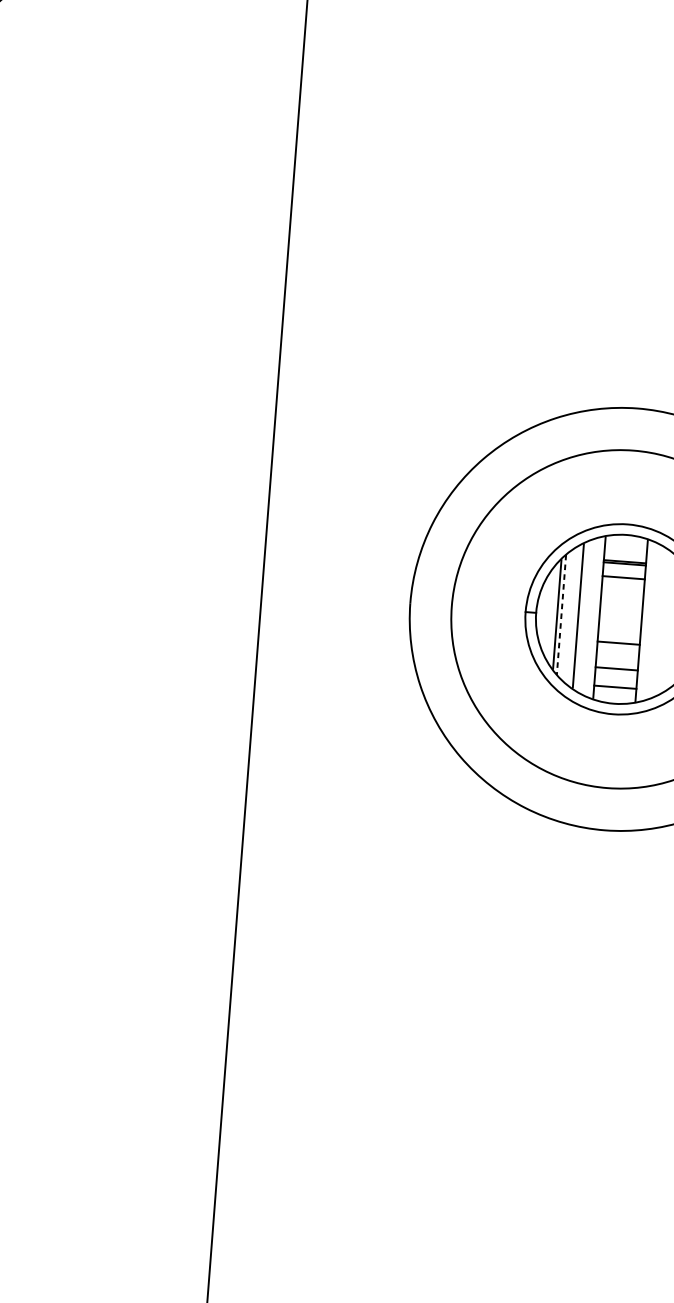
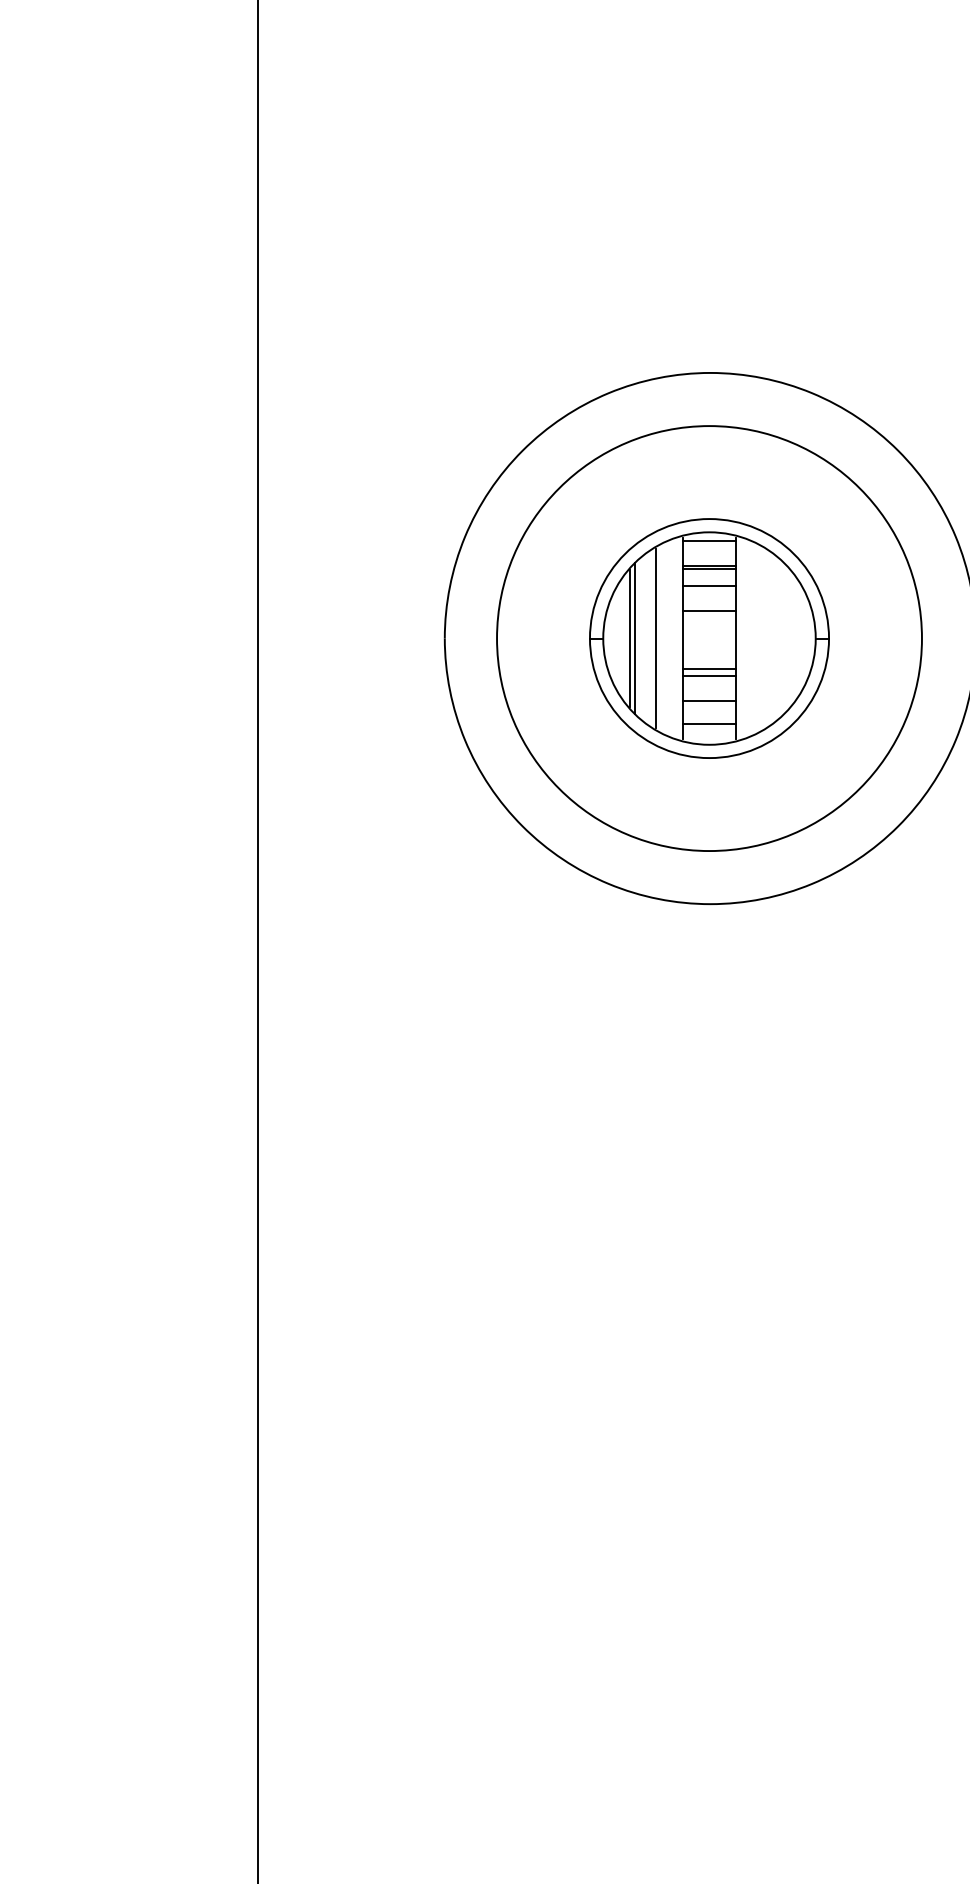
line: (626, 541) -> (709, 540), added
line: (622, 597) -> (709, 611), added
line: (561, 614) -> (635, 638), dashed -> solid
line: (618, 648) -> (709, 675), added

